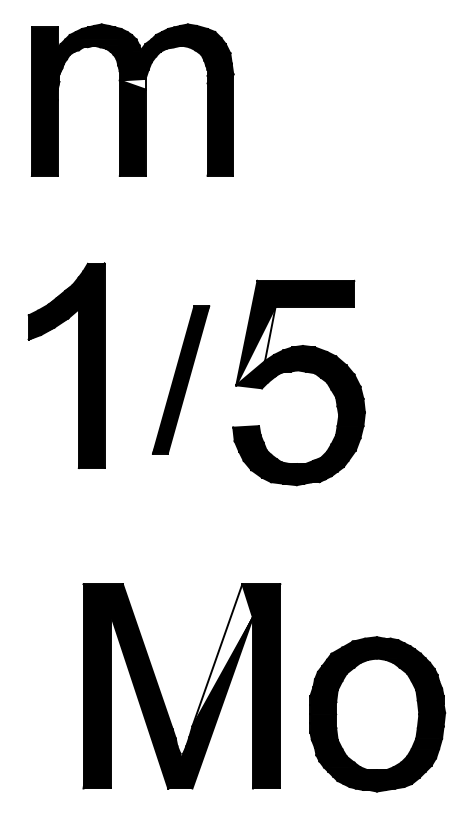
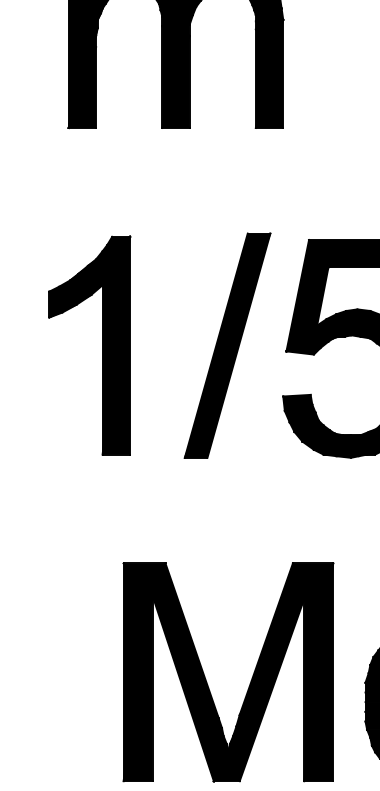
fill: (132, 83) -> (175, 29), added
fill: (255, 345) -> (306, 308), added
part: (78, 365) -> (102, 345), moved
part: (180, 379) -> (226, 345), size x1.43
fill: (222, 655) -> (271, 639), added

